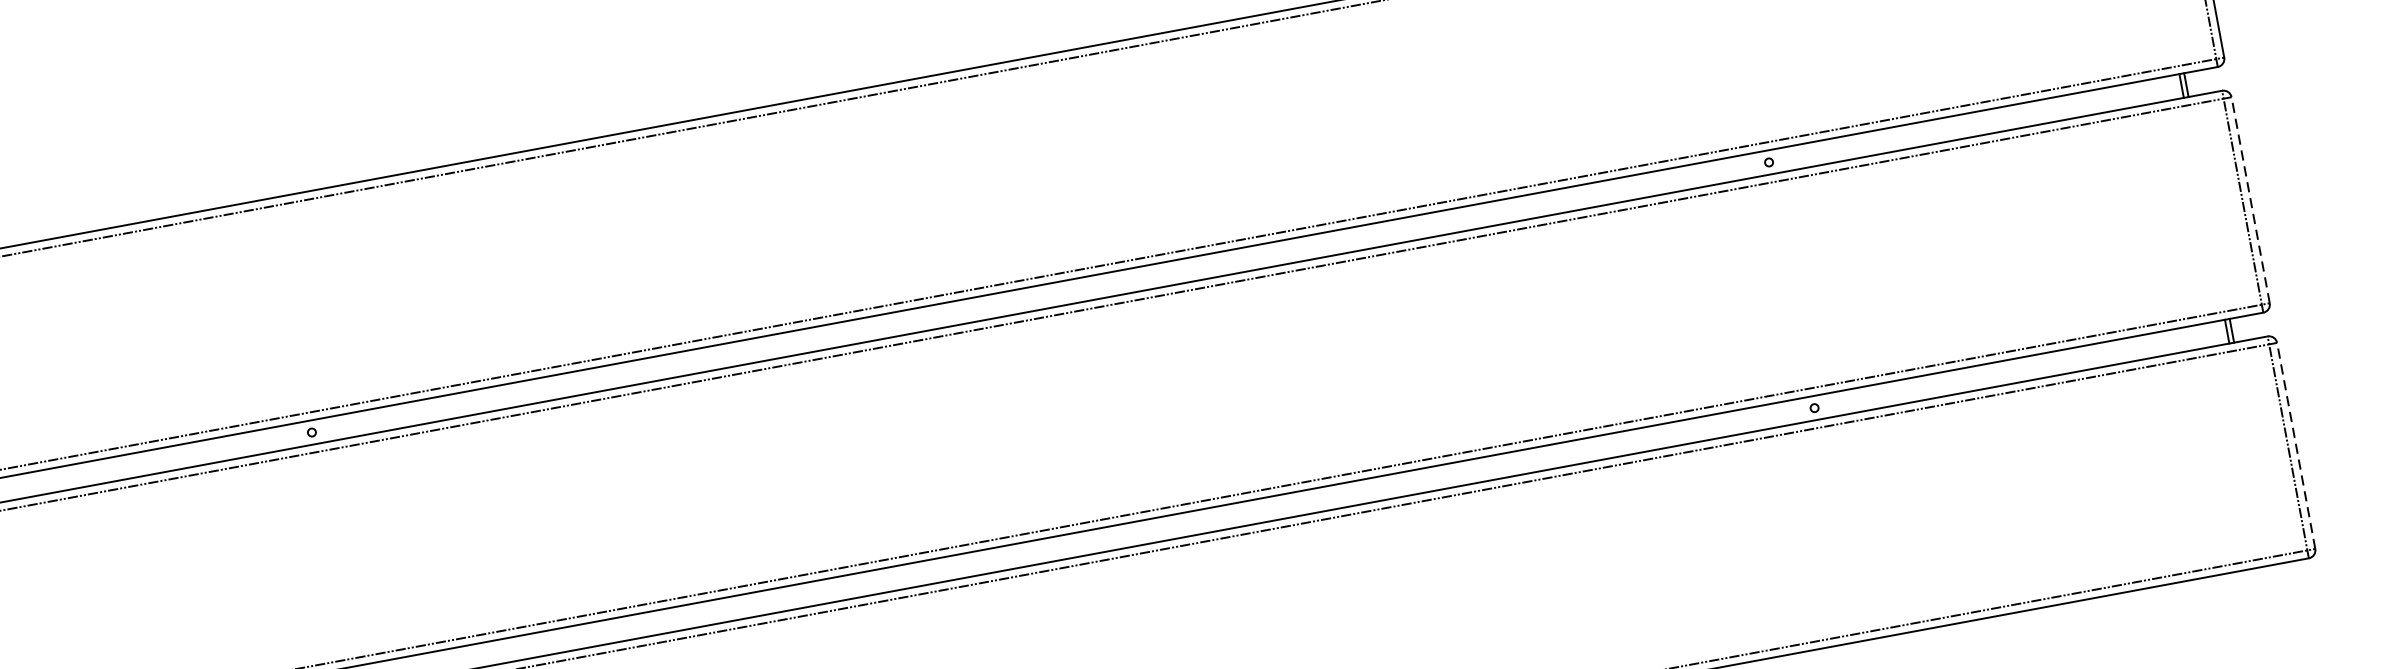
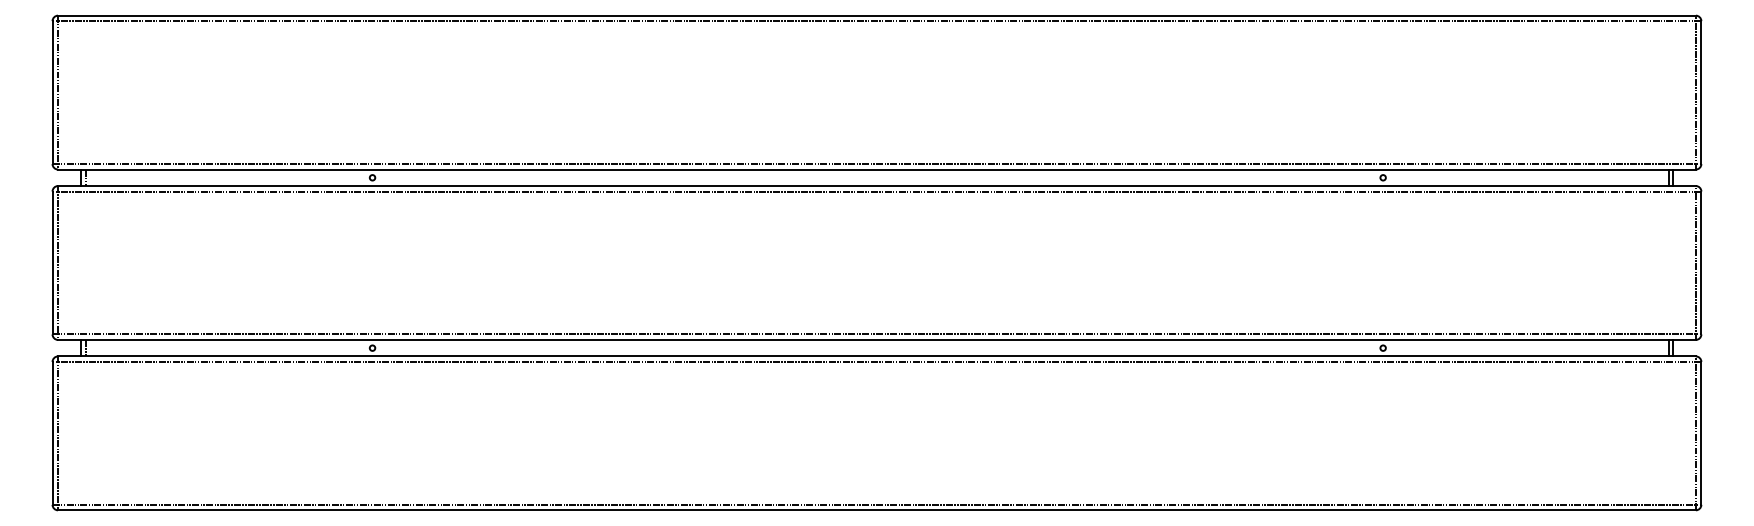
line: (2250, 199) -> (1701, 262), dashed -> solid
line: (2296, 444) -> (1701, 432), dashed -> solid

